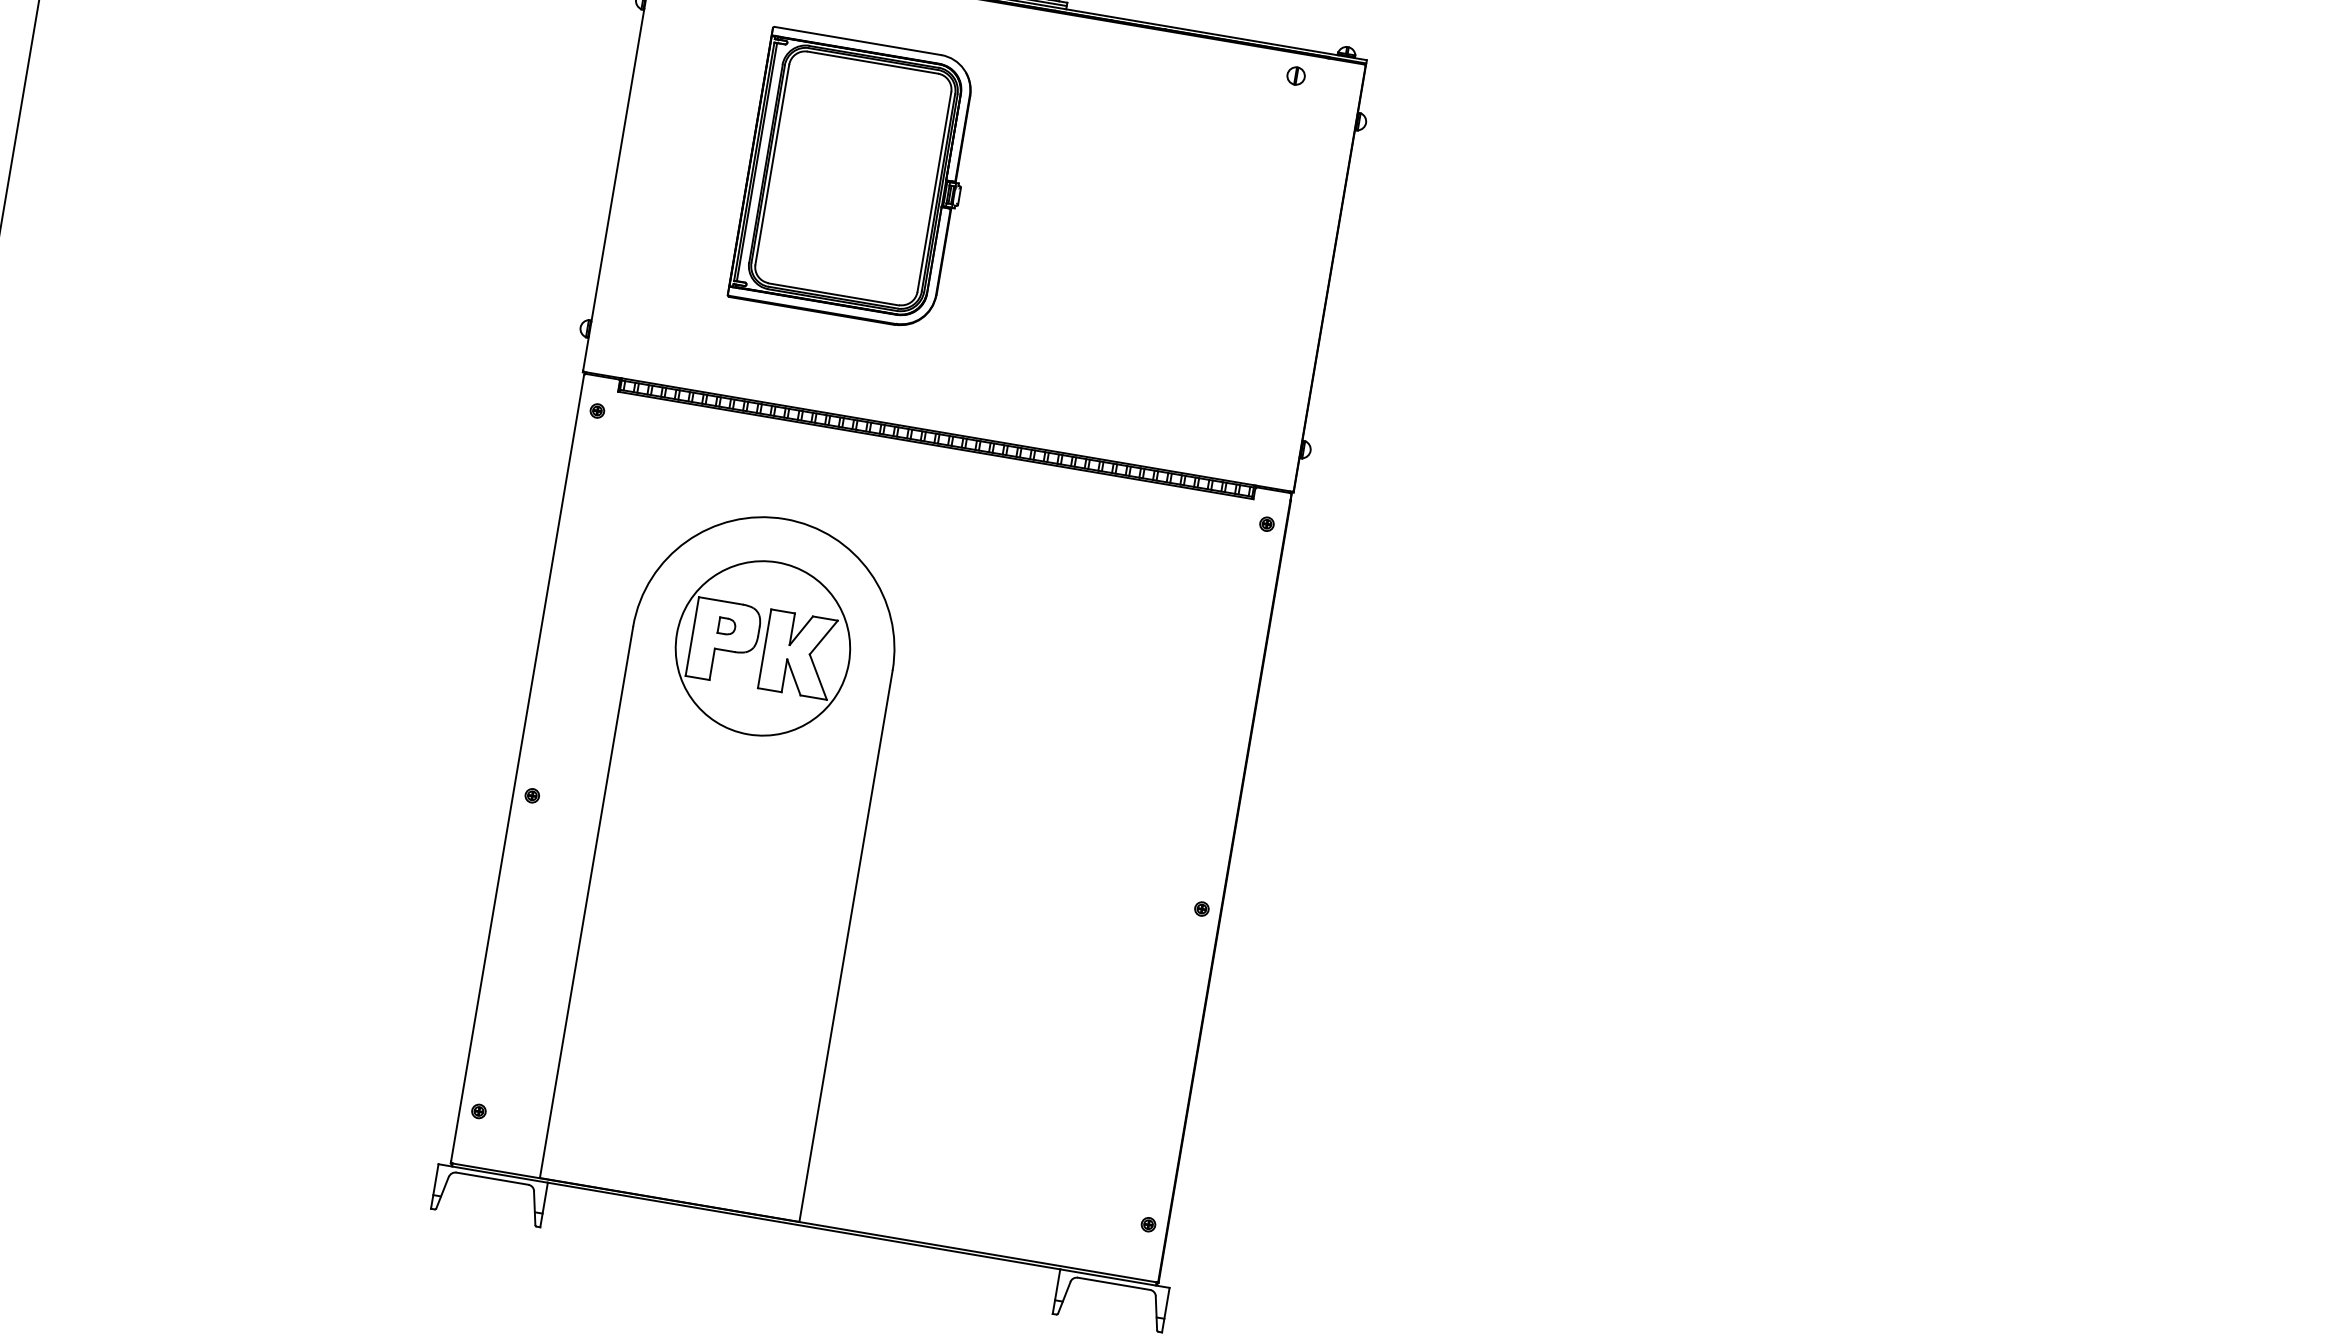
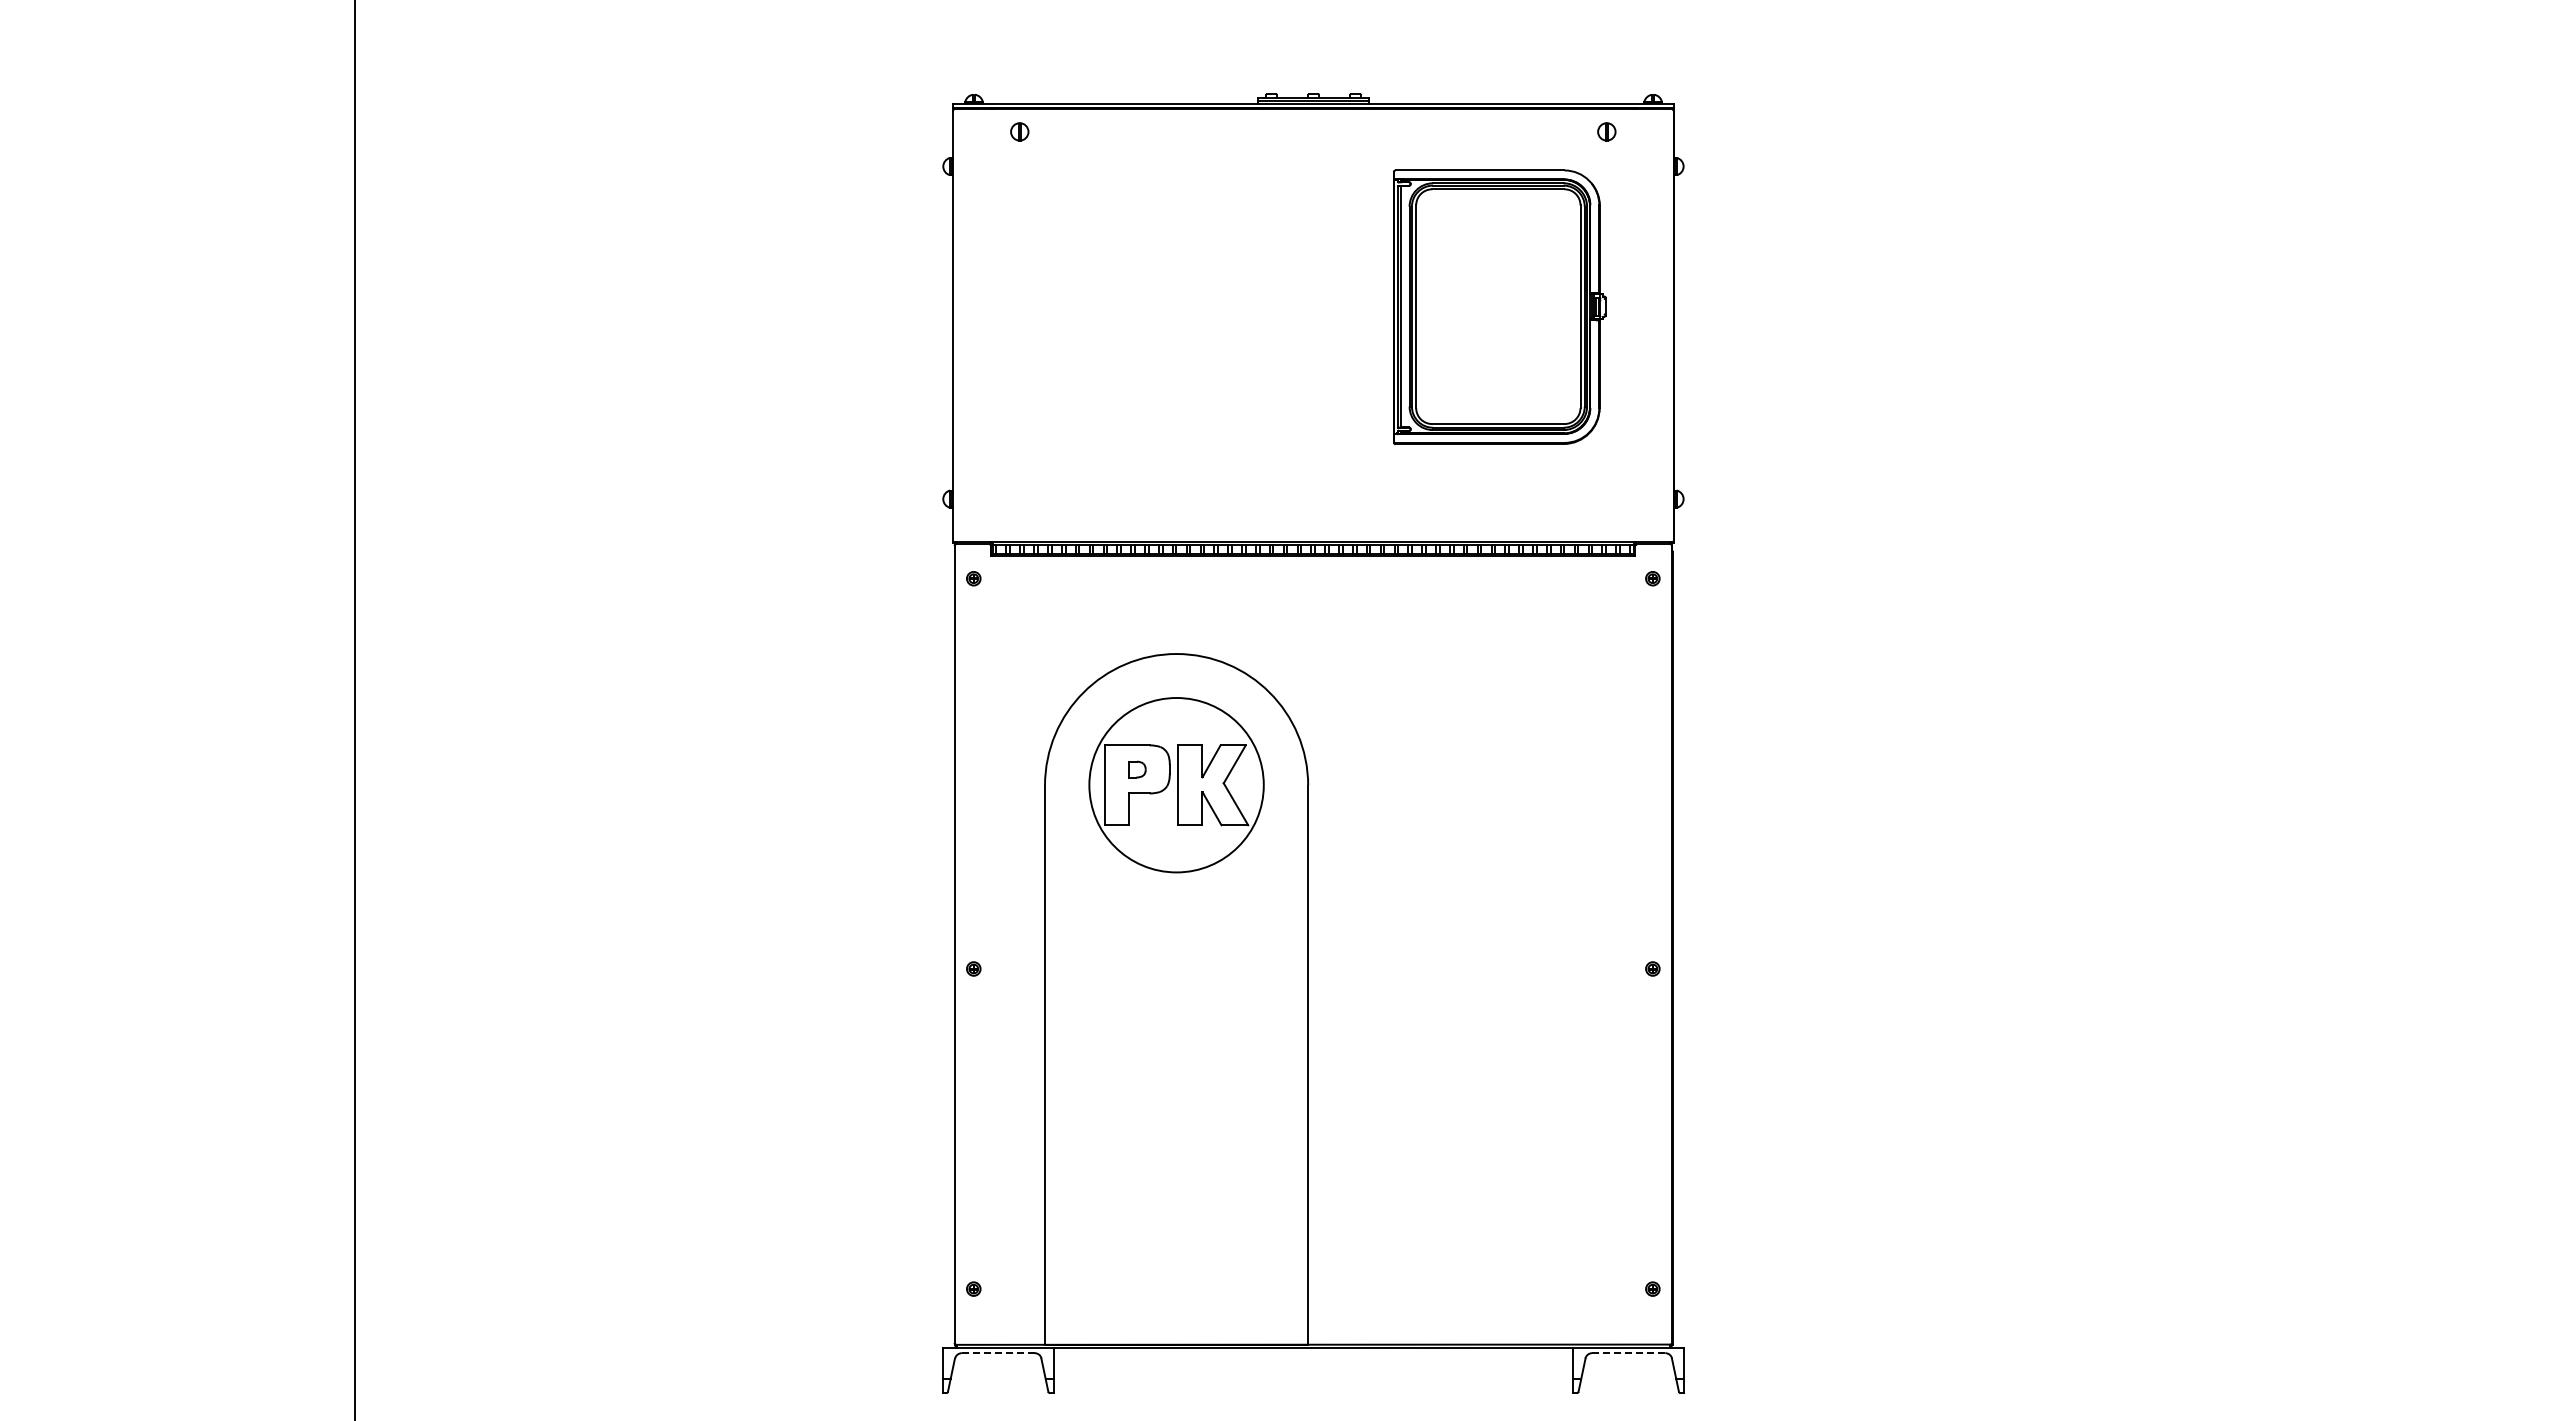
part: (854, 178) -> (1499, 306), moved
line: (491, 1178) -> (997, 1353), solid -> dashed
line: (1113, 1284) -> (1628, 1353), solid -> dashed

